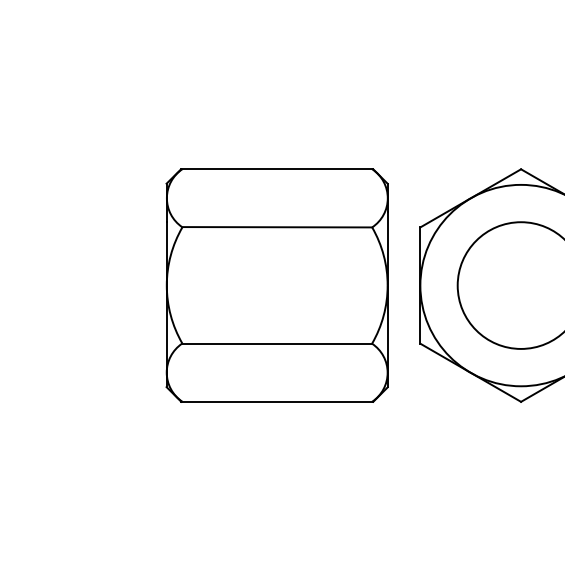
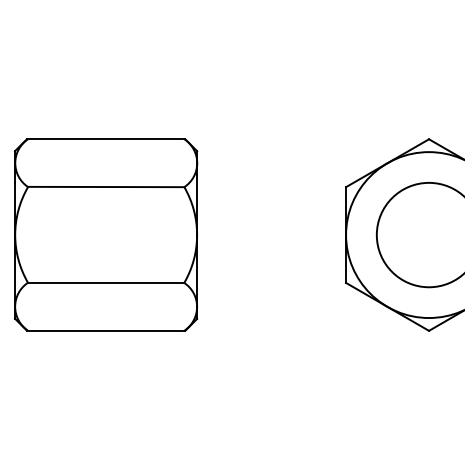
part: (277, 284) -> (106, 234), moved

